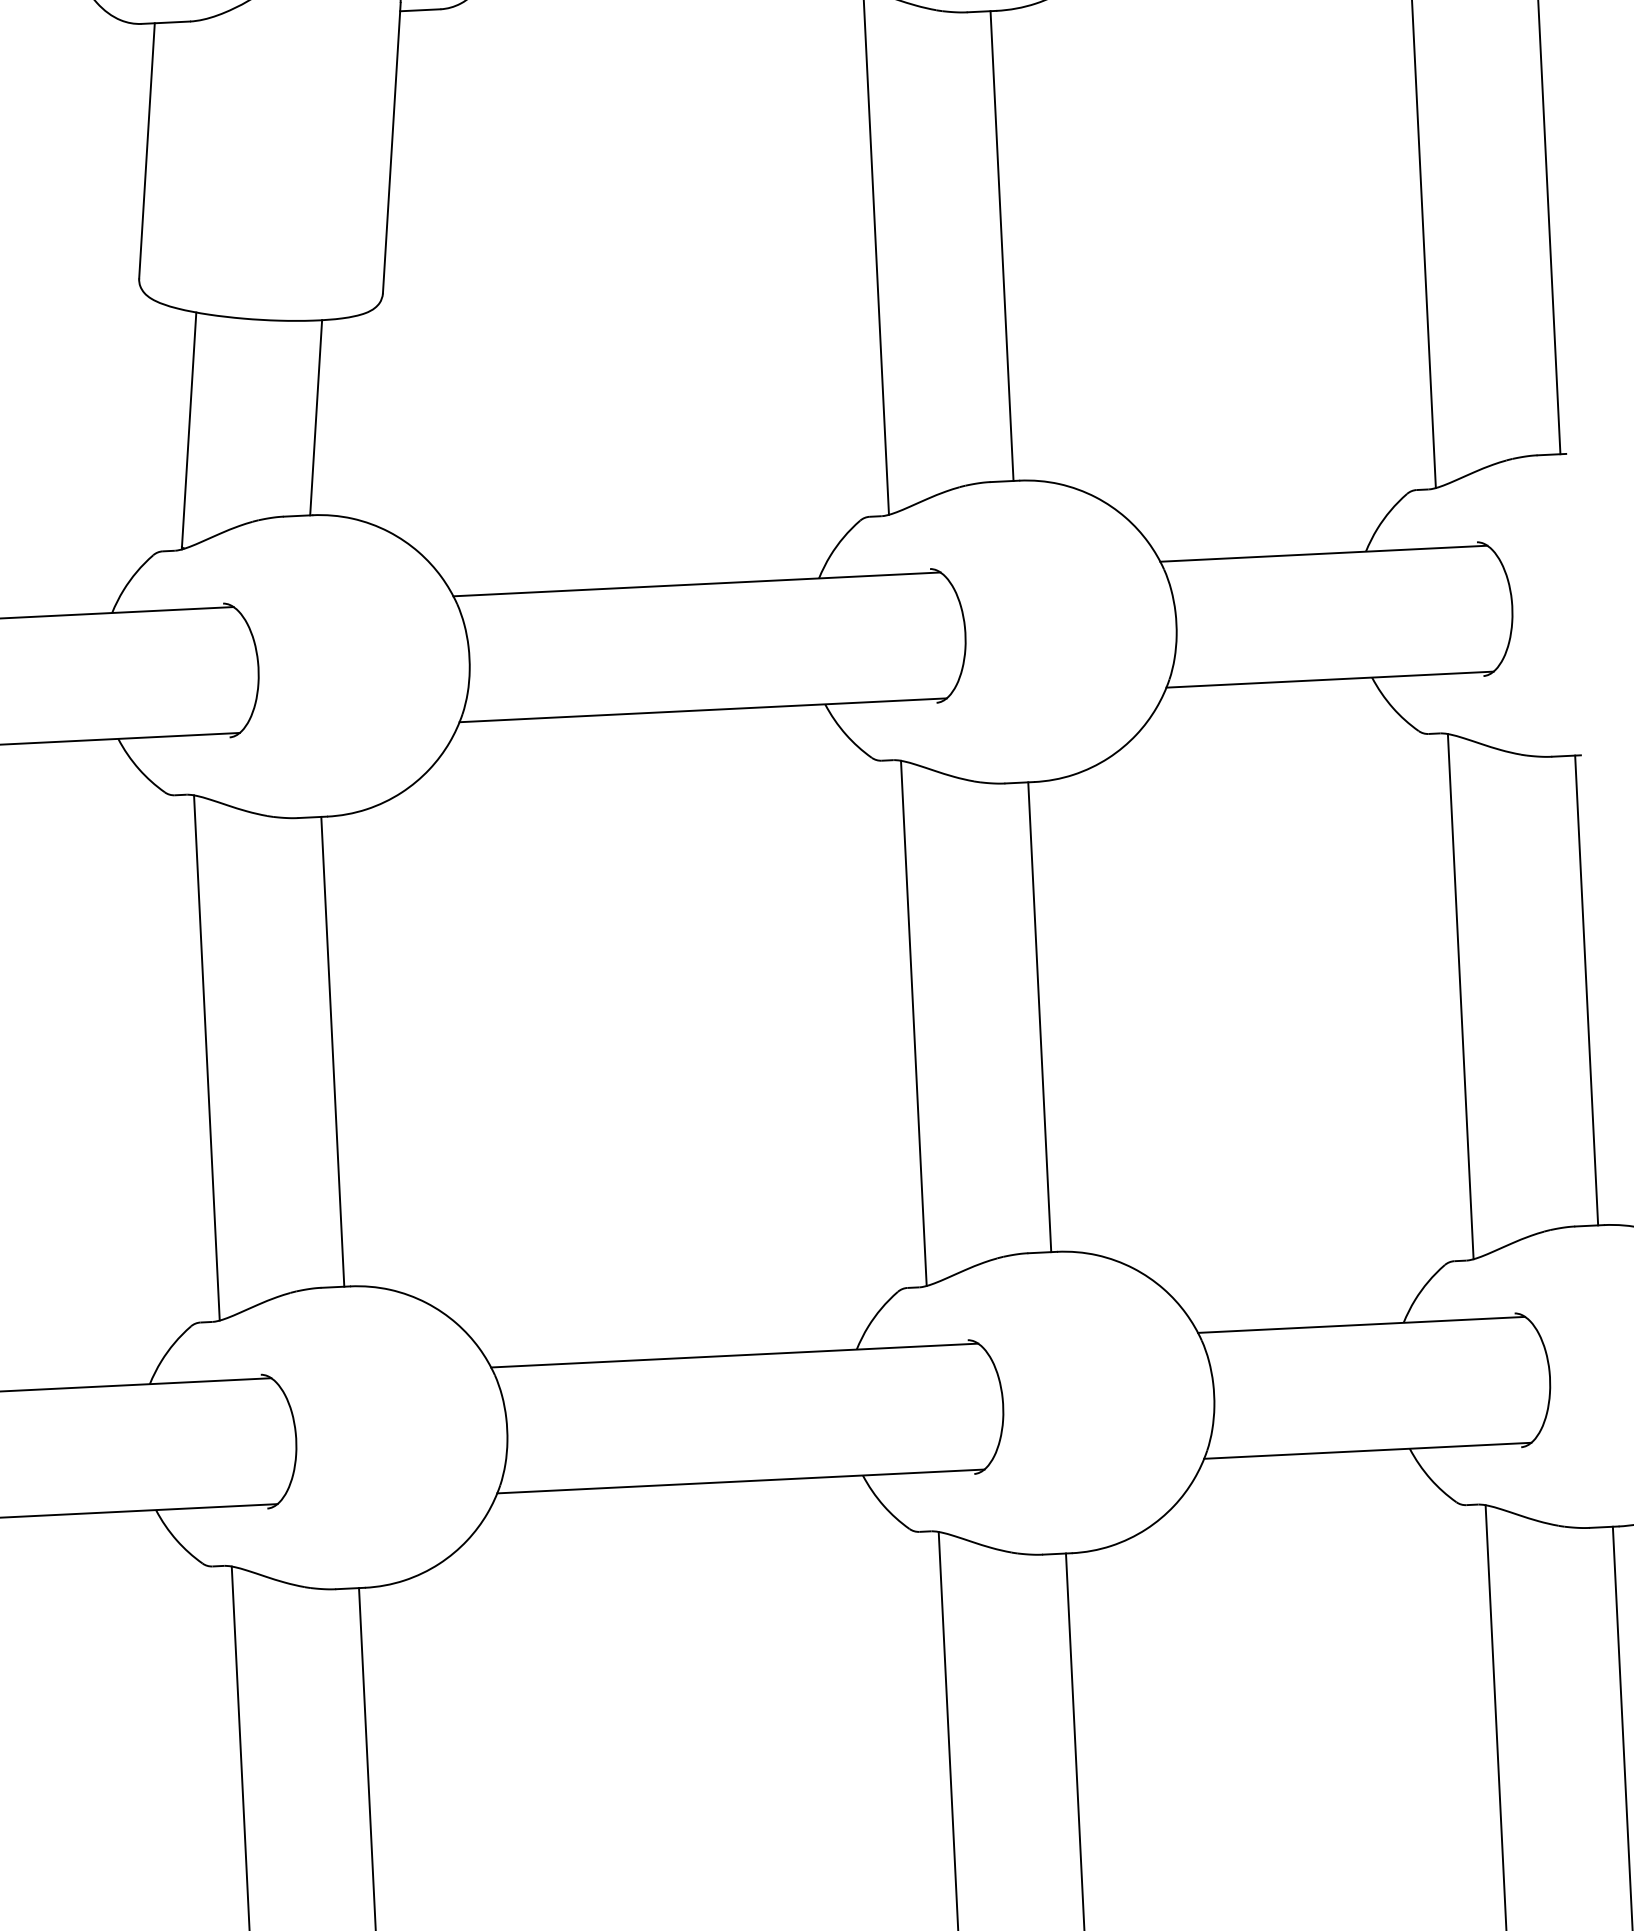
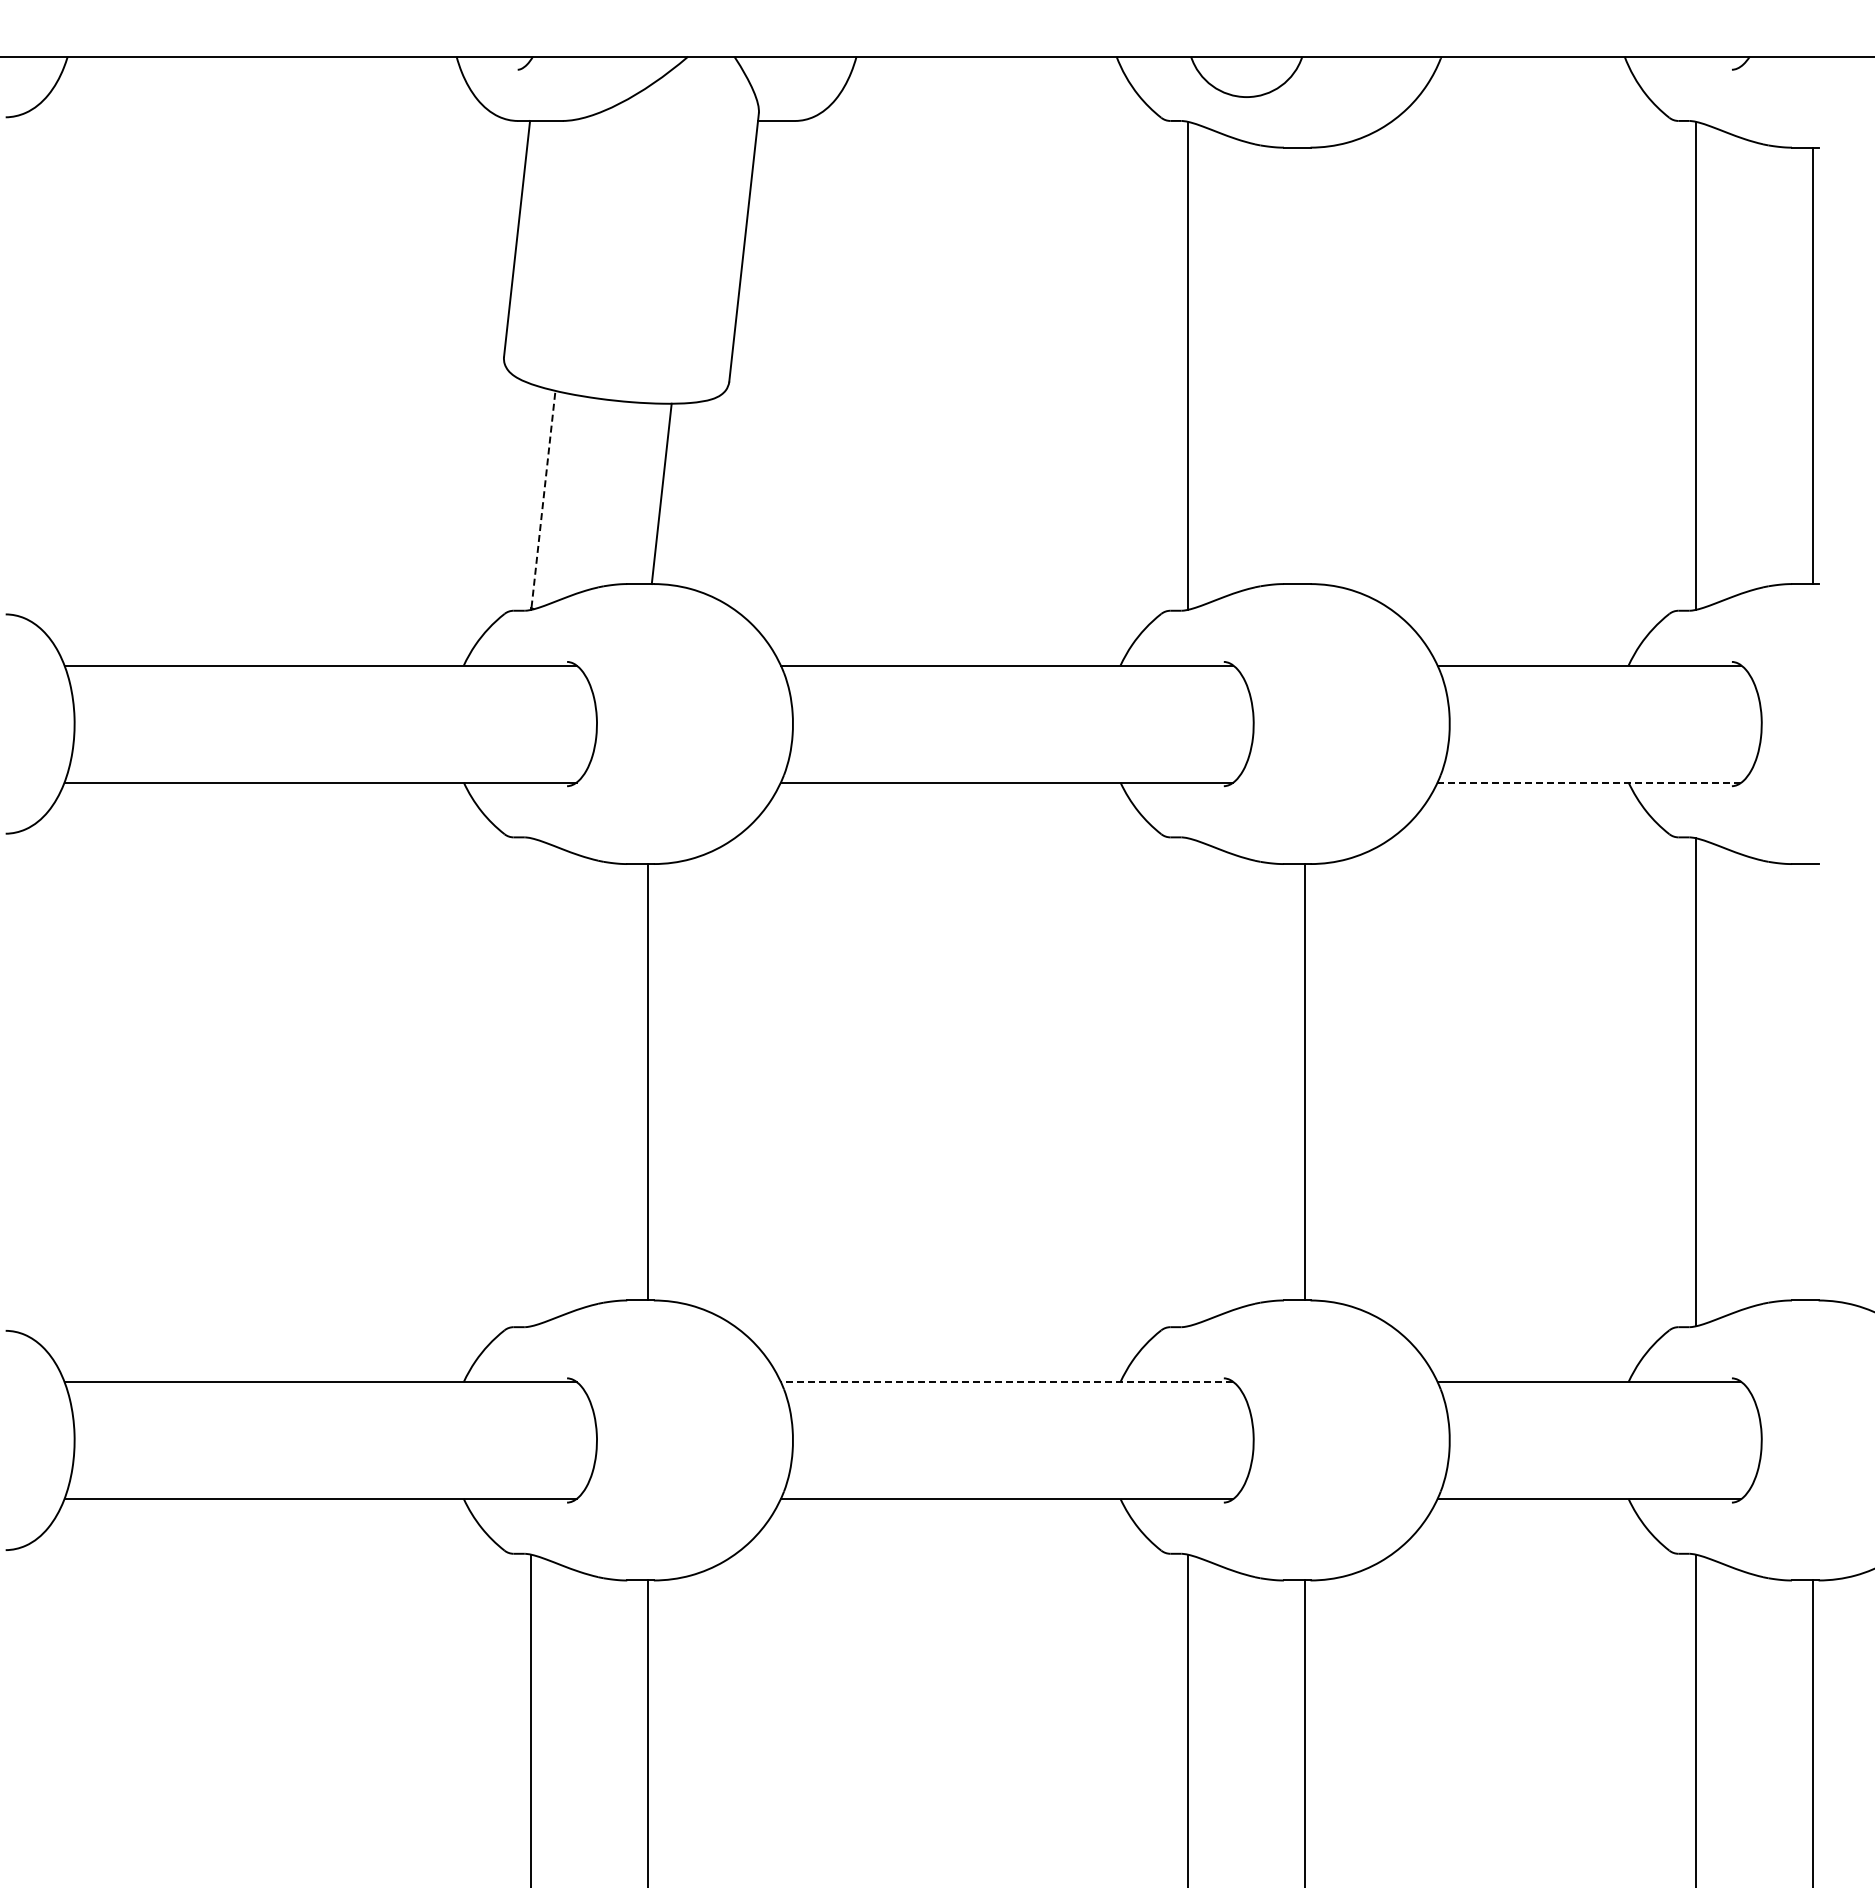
line: (1002, 245) -> (1305, 365), removed
line: (189, 430) -> (543, 499), solid -> dashed
line: (1329, 679) -> (1589, 782), solid -> dashed
line: (1586, 990) -> (1813, 1082), removed
line: (914, 1023) -> (1188, 1082), removed
line: (206, 1058) -> (531, 1082), removed
line: (734, 1356) -> (1006, 1382), solid -> dashed

